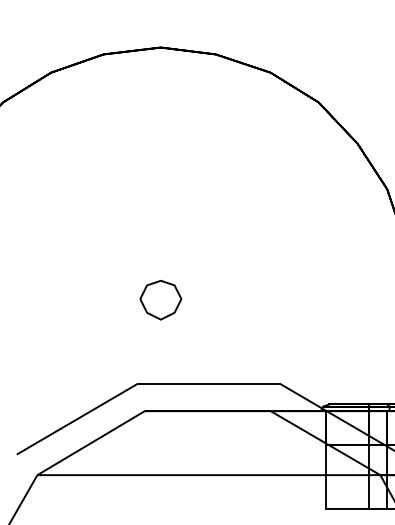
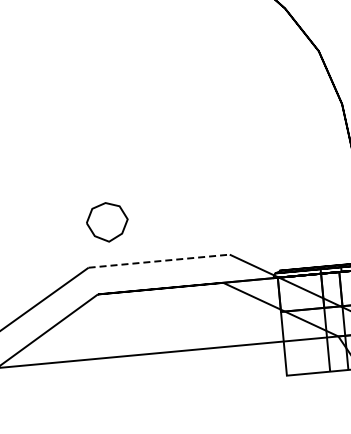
part: (160, 300) -> (107, 222), moved
line: (208, 383) -> (158, 261), solid -> dashed

